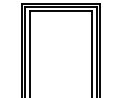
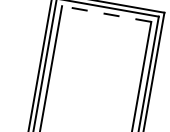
line: (60, 11) -> (106, 13), solid -> dashed

